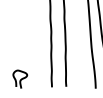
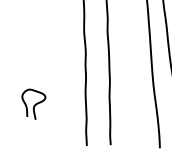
curve: (21, 78) -> (35, 102), moved

